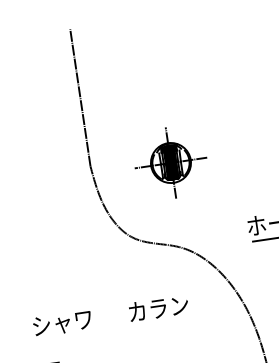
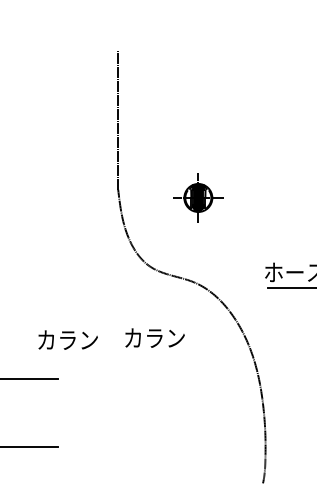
part: (171, 162) -> (198, 197), size x0.7
text: (158, 307) -> (154, 337), moved
text: (62, 323) -> (67, 340), シャワ -> カラン

